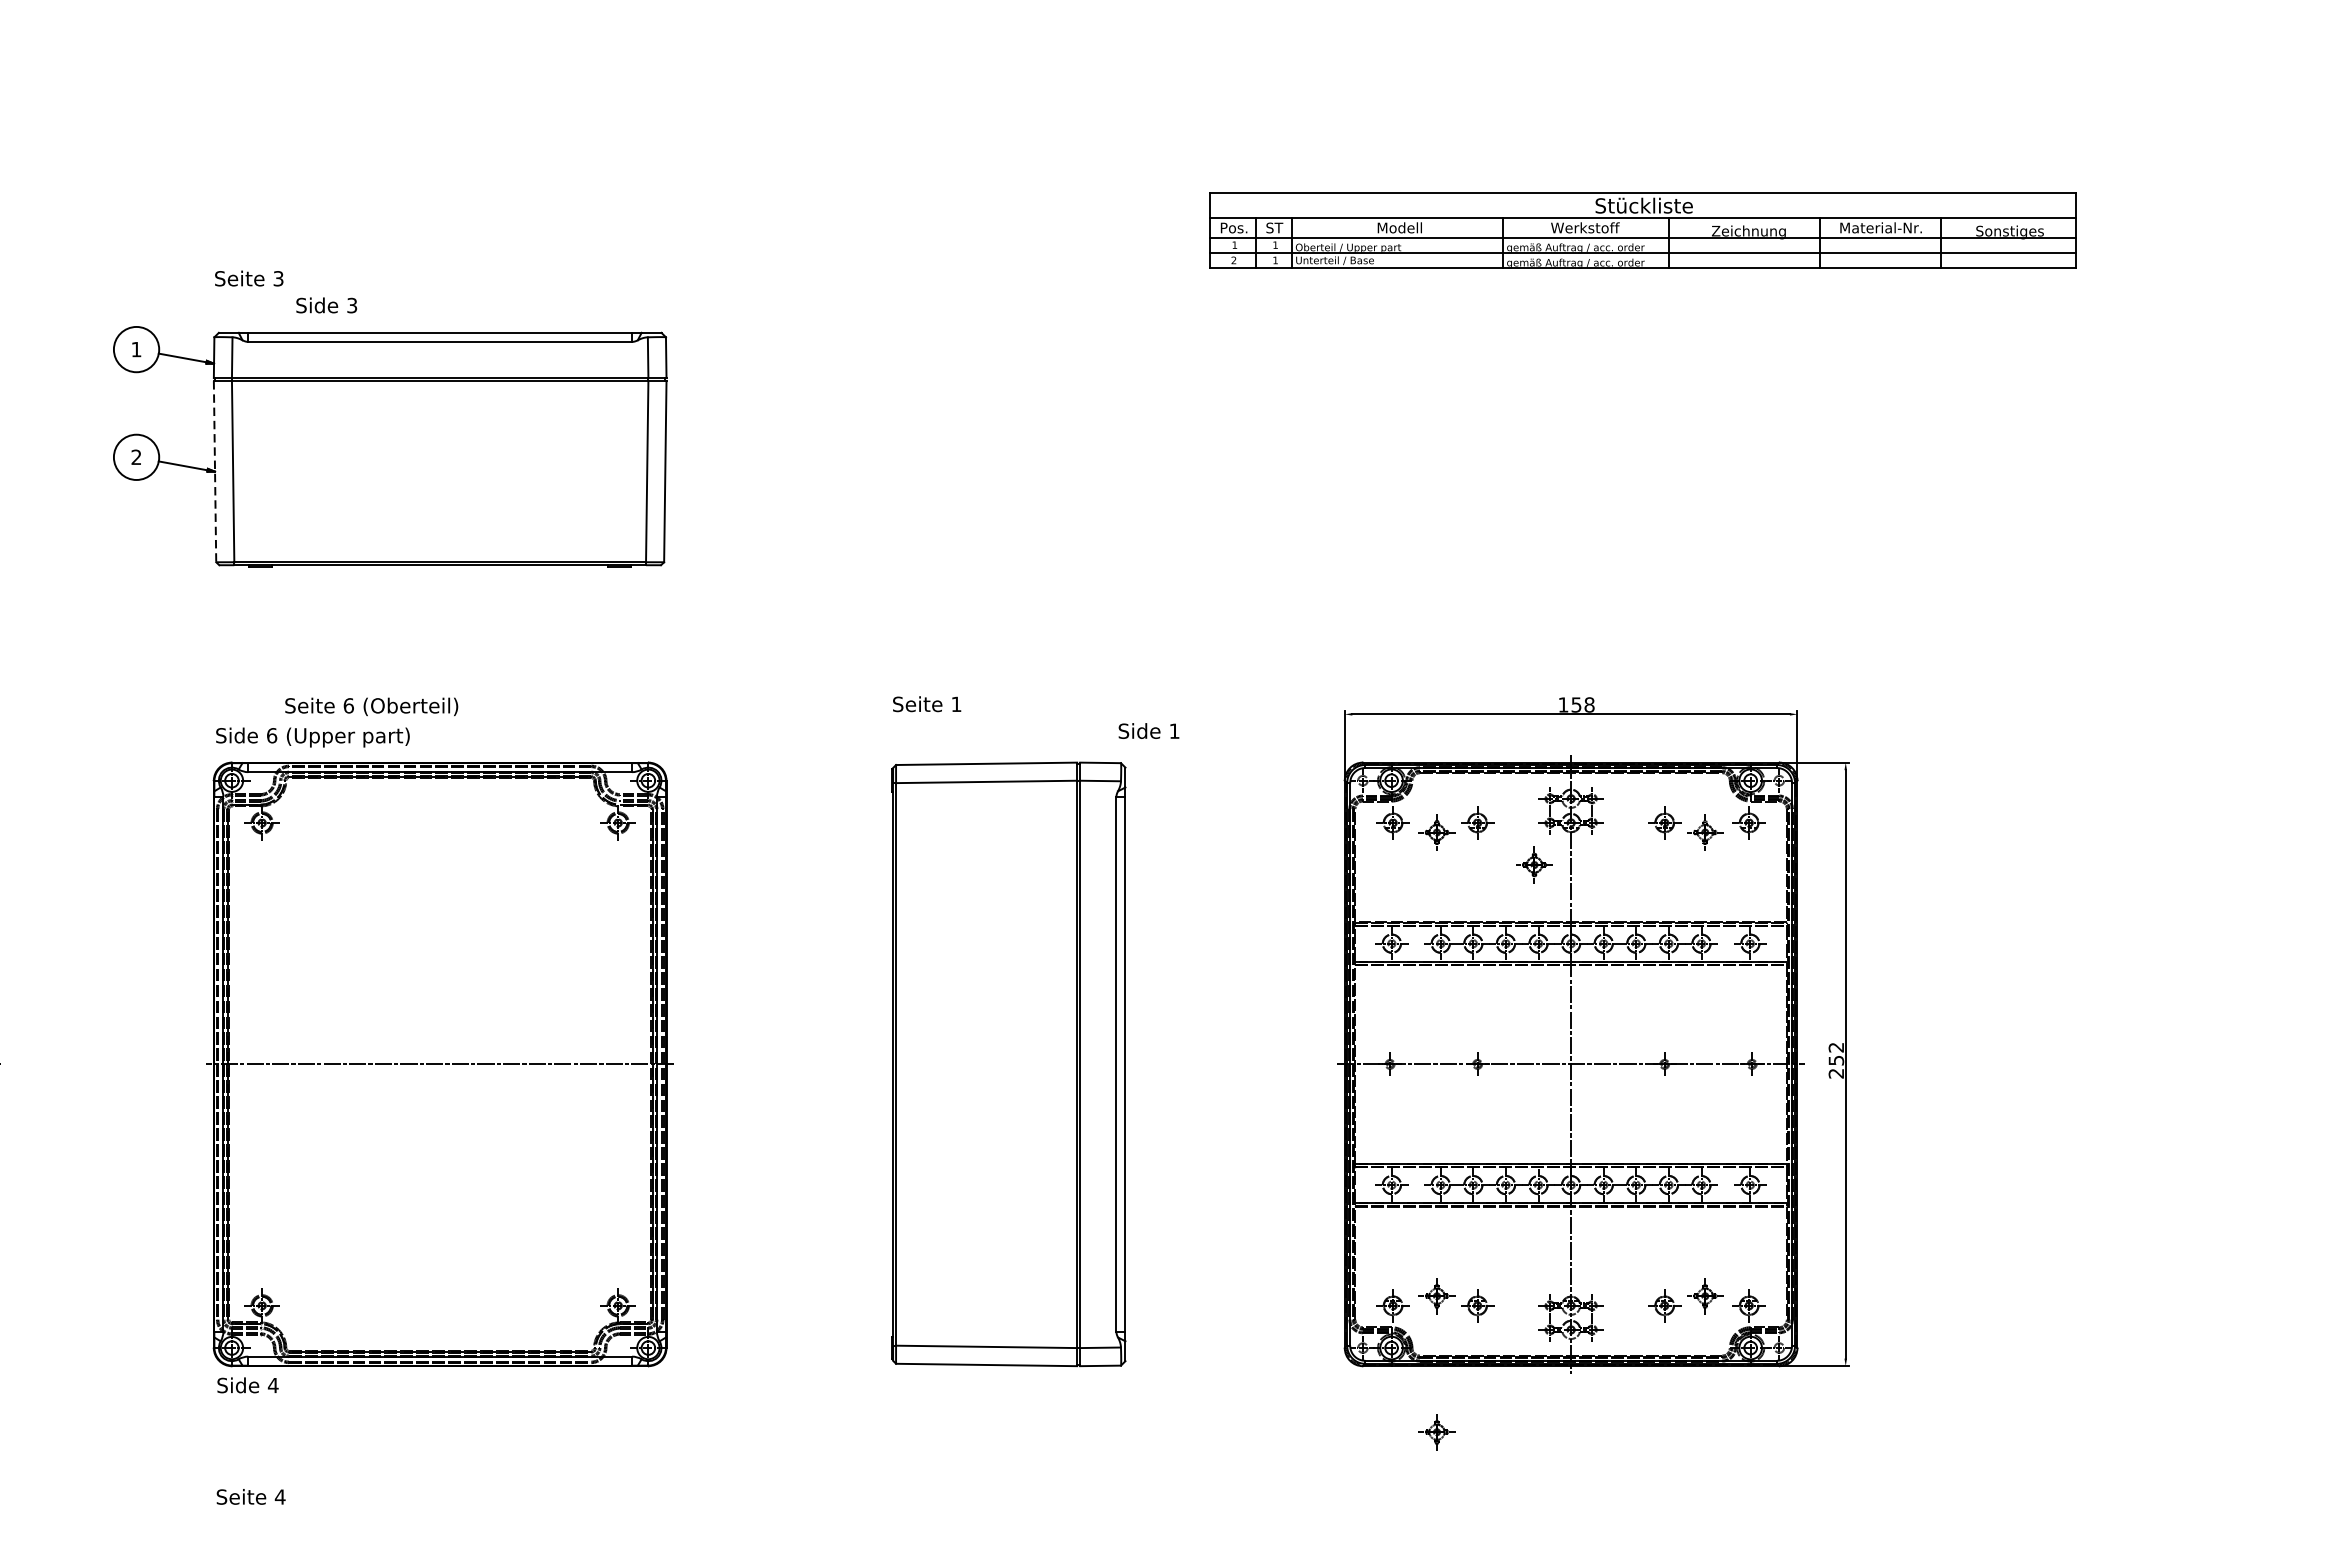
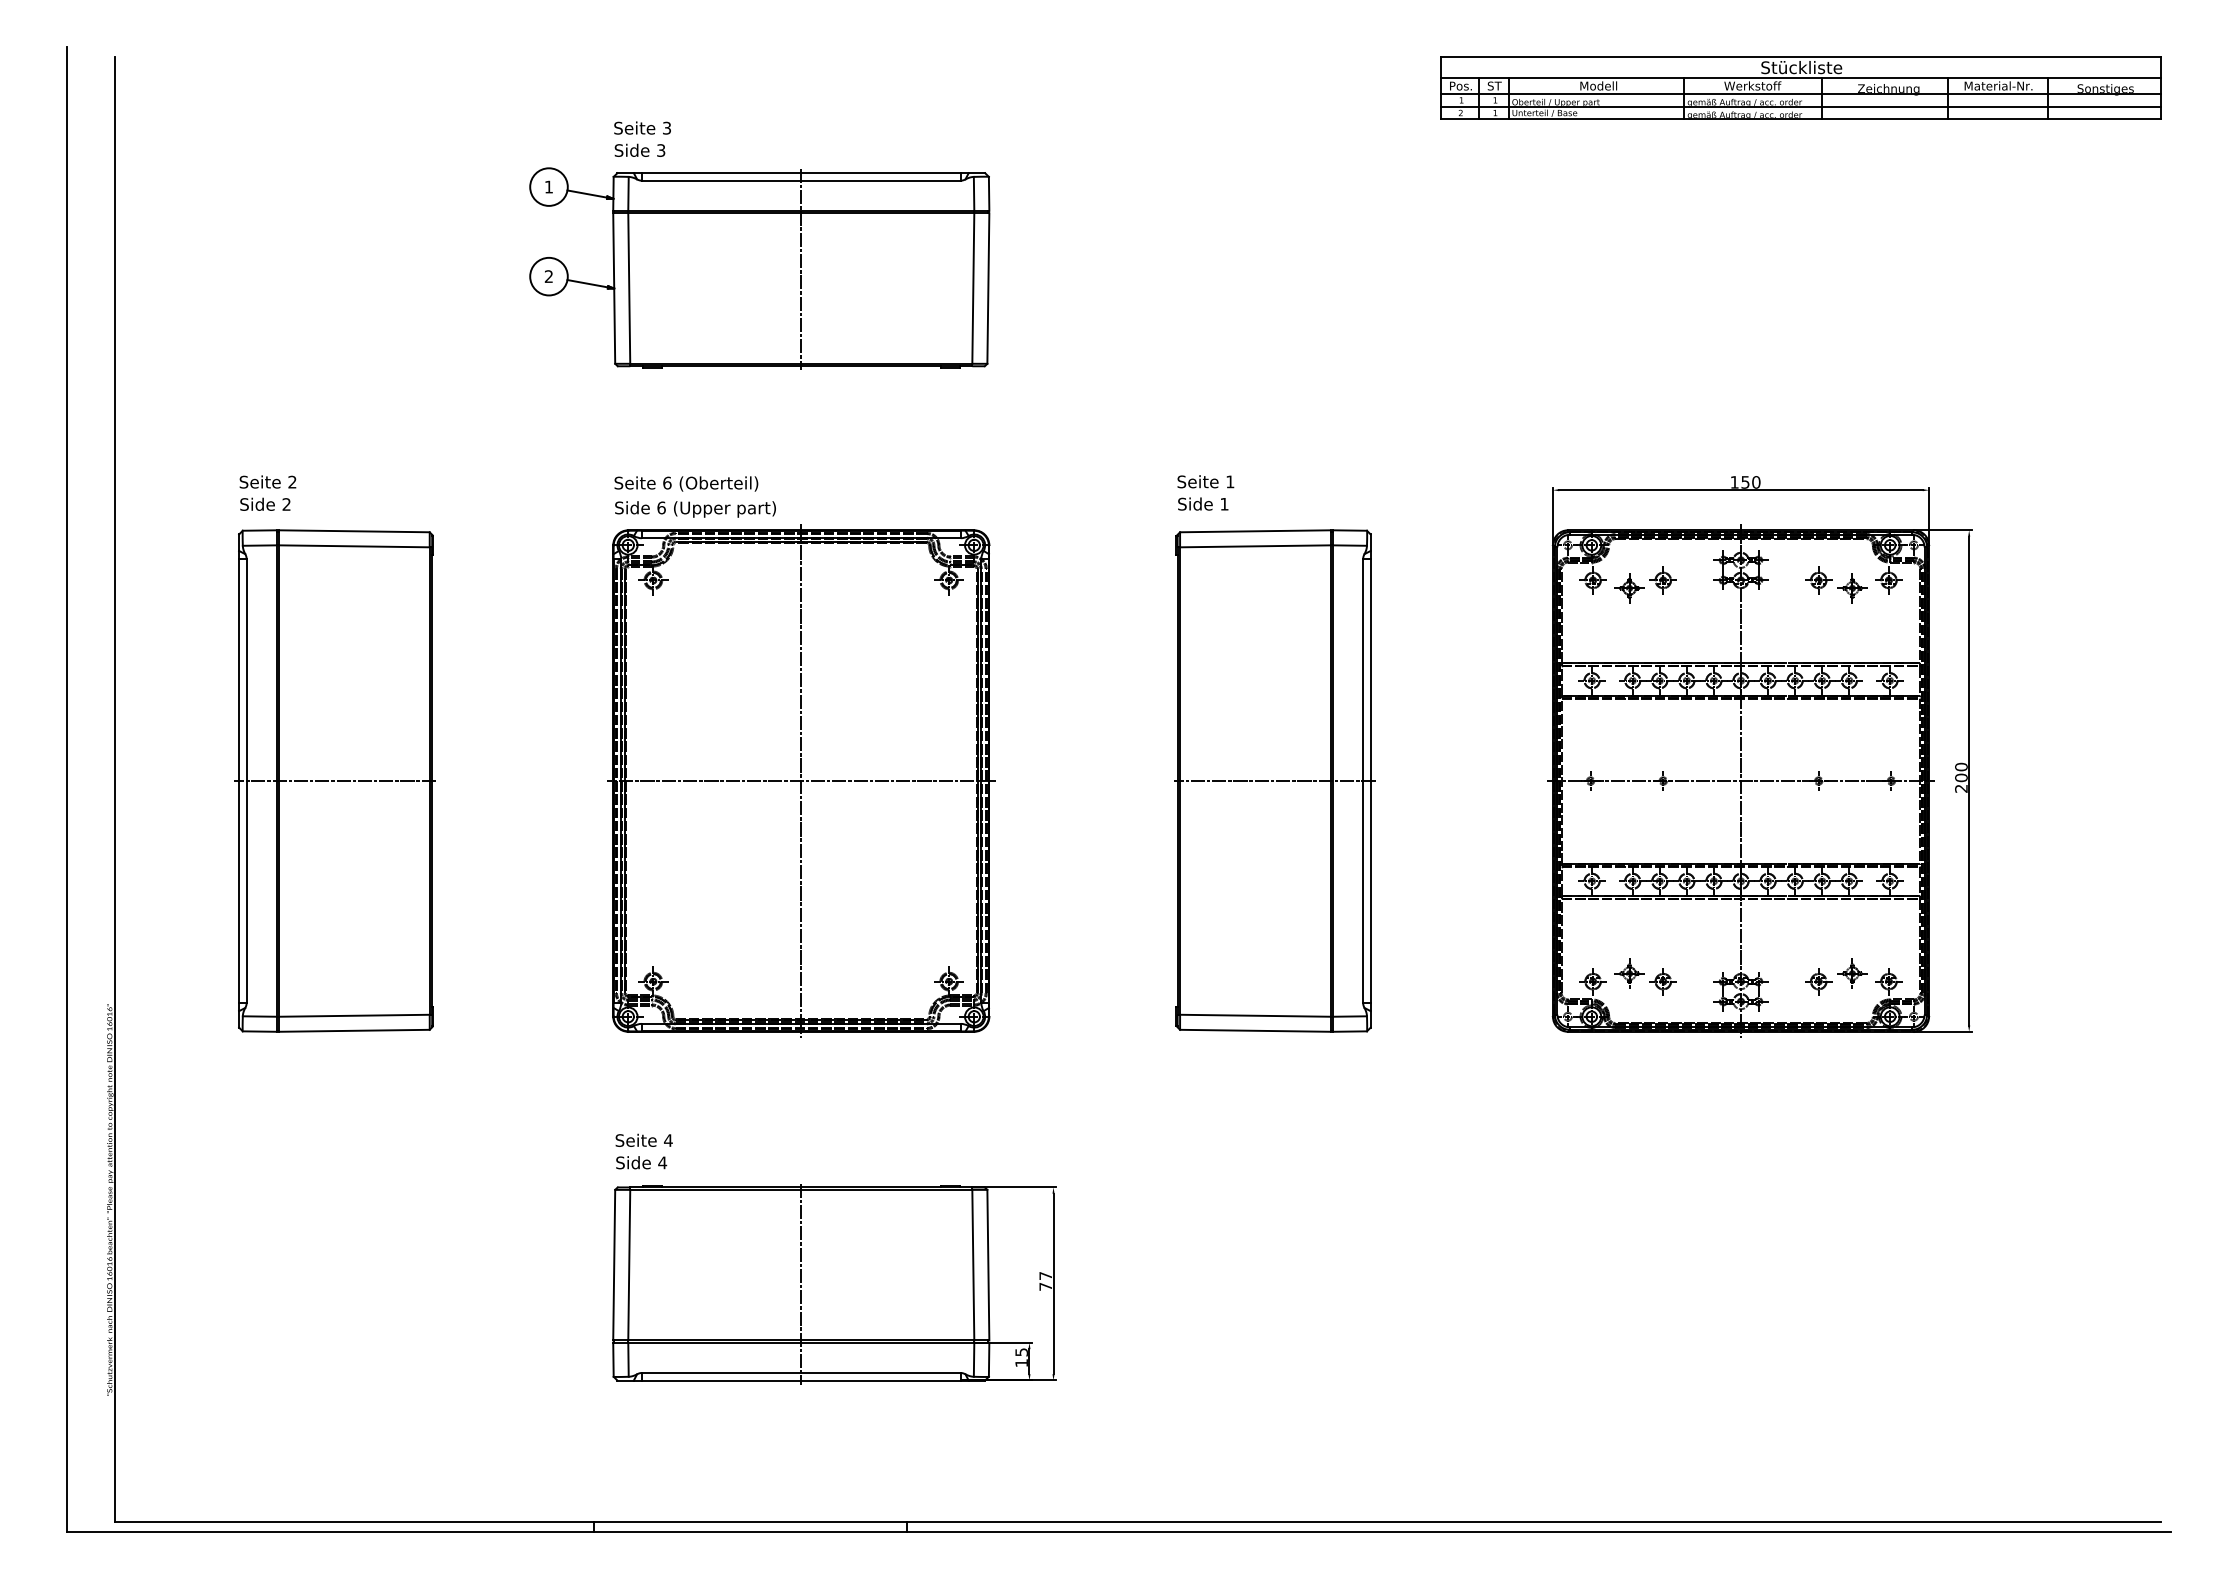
text: (326, 304) -> (639, 149), moved
line: (440, 448) -> (801, 269), added
line: (215, 472) -> (614, 289), dashed -> solid
text: (1589, 705) -> (1756, 482), 158 -> 150
text: (371, 706) -> (686, 483), moved
text: (1149, 730) -> (1203, 503), moved
part: (1534, 865) -> (1710, 615), removed
text: (1836, 1054) -> (1961, 772), 252 -> 200
line: (440, 1064) -> (801, 781), added
line: (1009, 1064) -> (1274, 781), added
text: (247, 1385) -> (641, 1162), moved
part: (1436, 1432) -> (1629, 1086), removed

